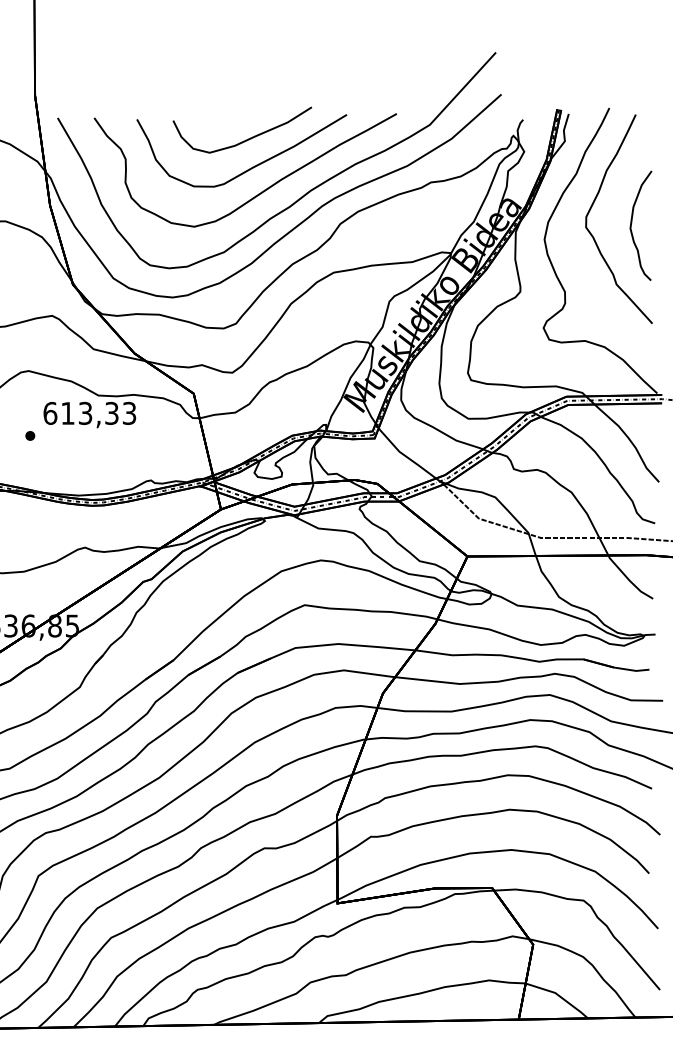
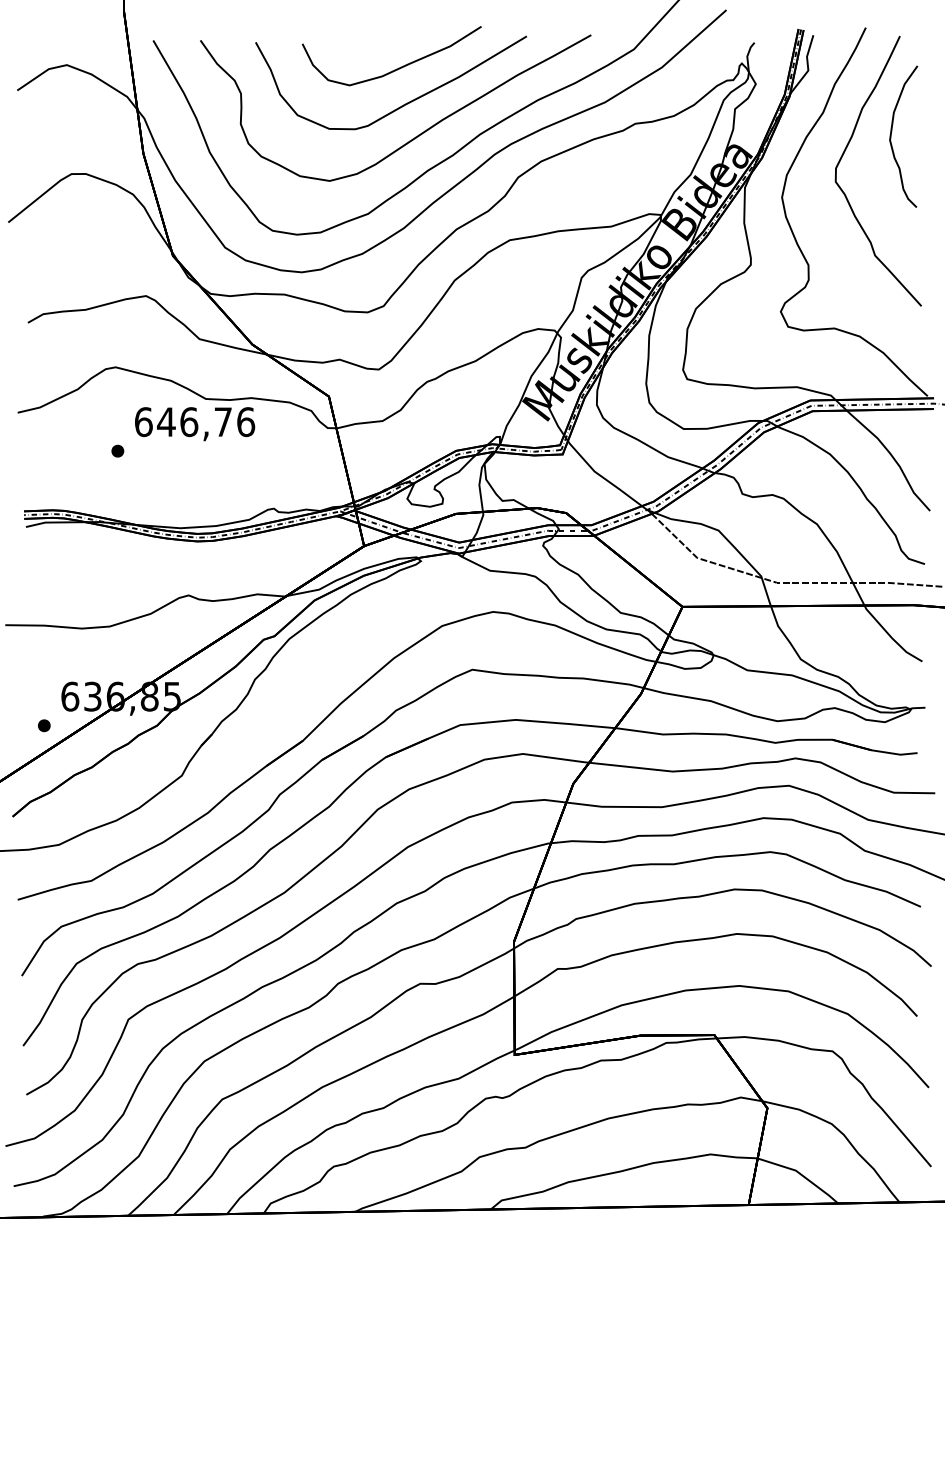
curve: (631, 225) -> (891, 136), moved
text: (98, 413) -> (206, 422), 613,33 -> 646,76

